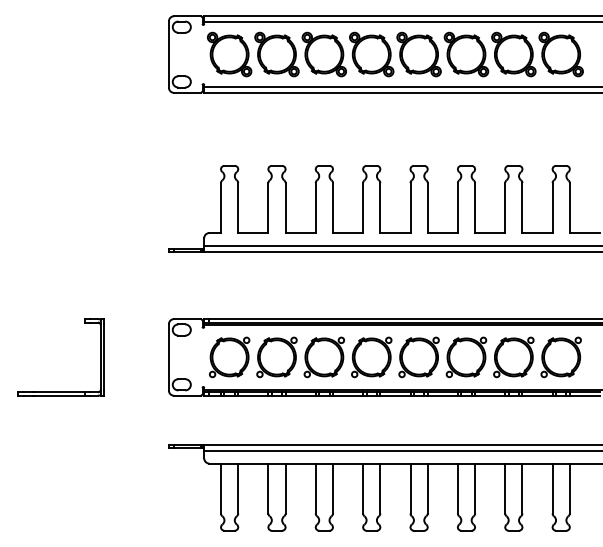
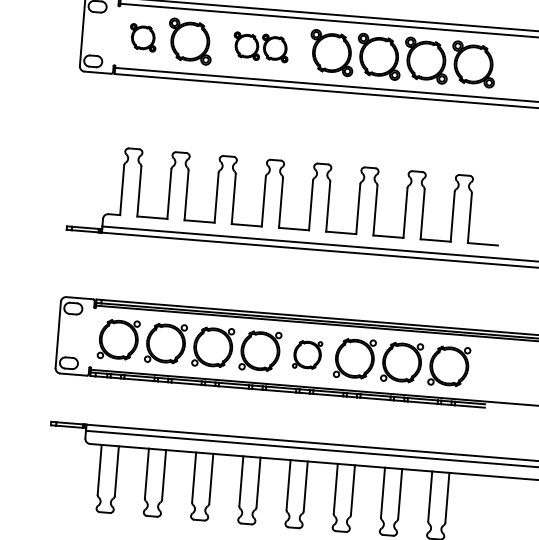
part: (229, 54) -> (142, 37), size x0.6
part: (347, 54) -> (260, 47), size x0.6
part: (418, 357) -> (307, 355), size x0.7

